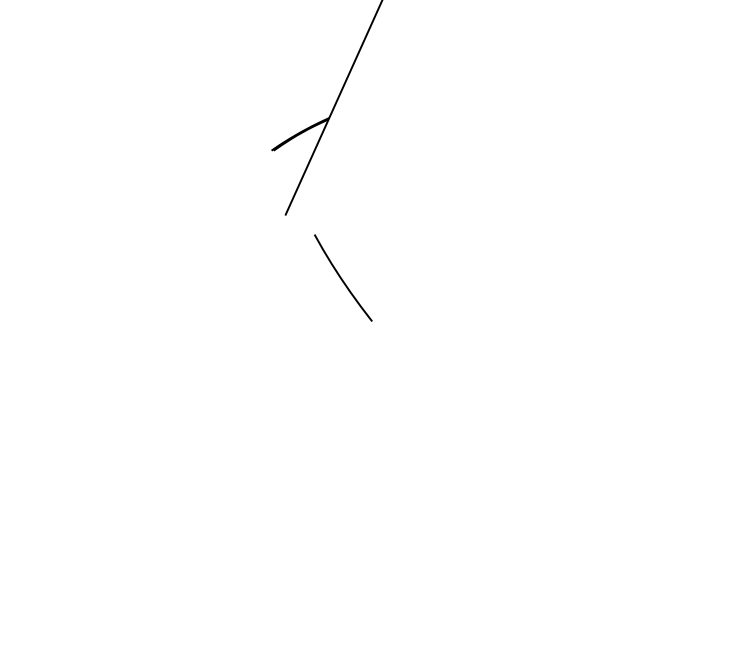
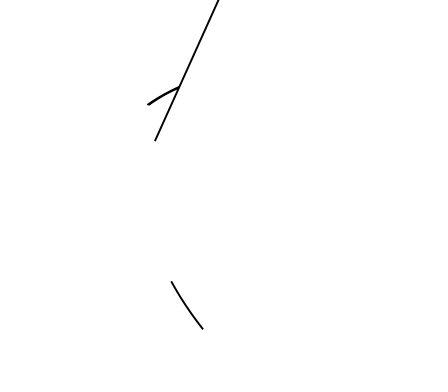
line: (342, 278) -> (186, 305), moved

